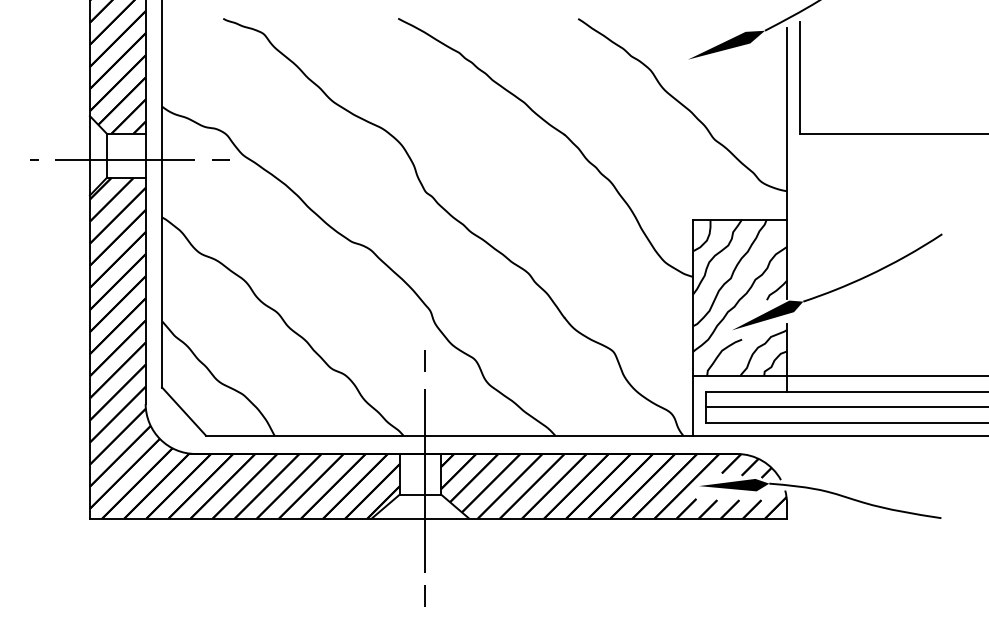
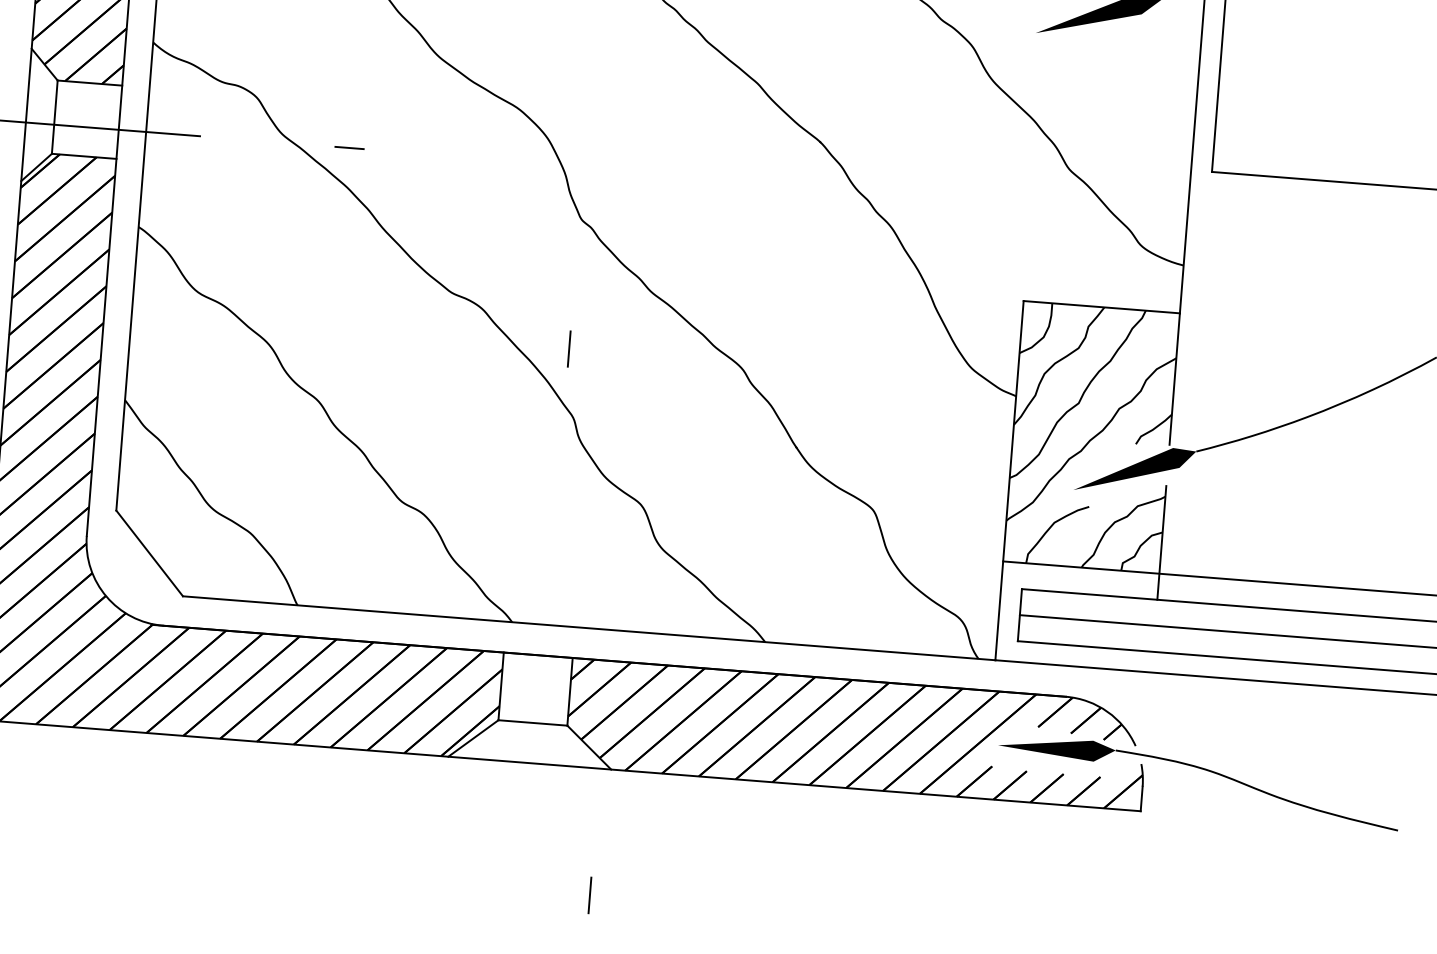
line: (220, 159) -> (348, 146), moved
line: (424, 360) -> (569, 348), moved
line: (424, 480) -> (541, 699), removed
line: (424, 595) -> (589, 894), moved

